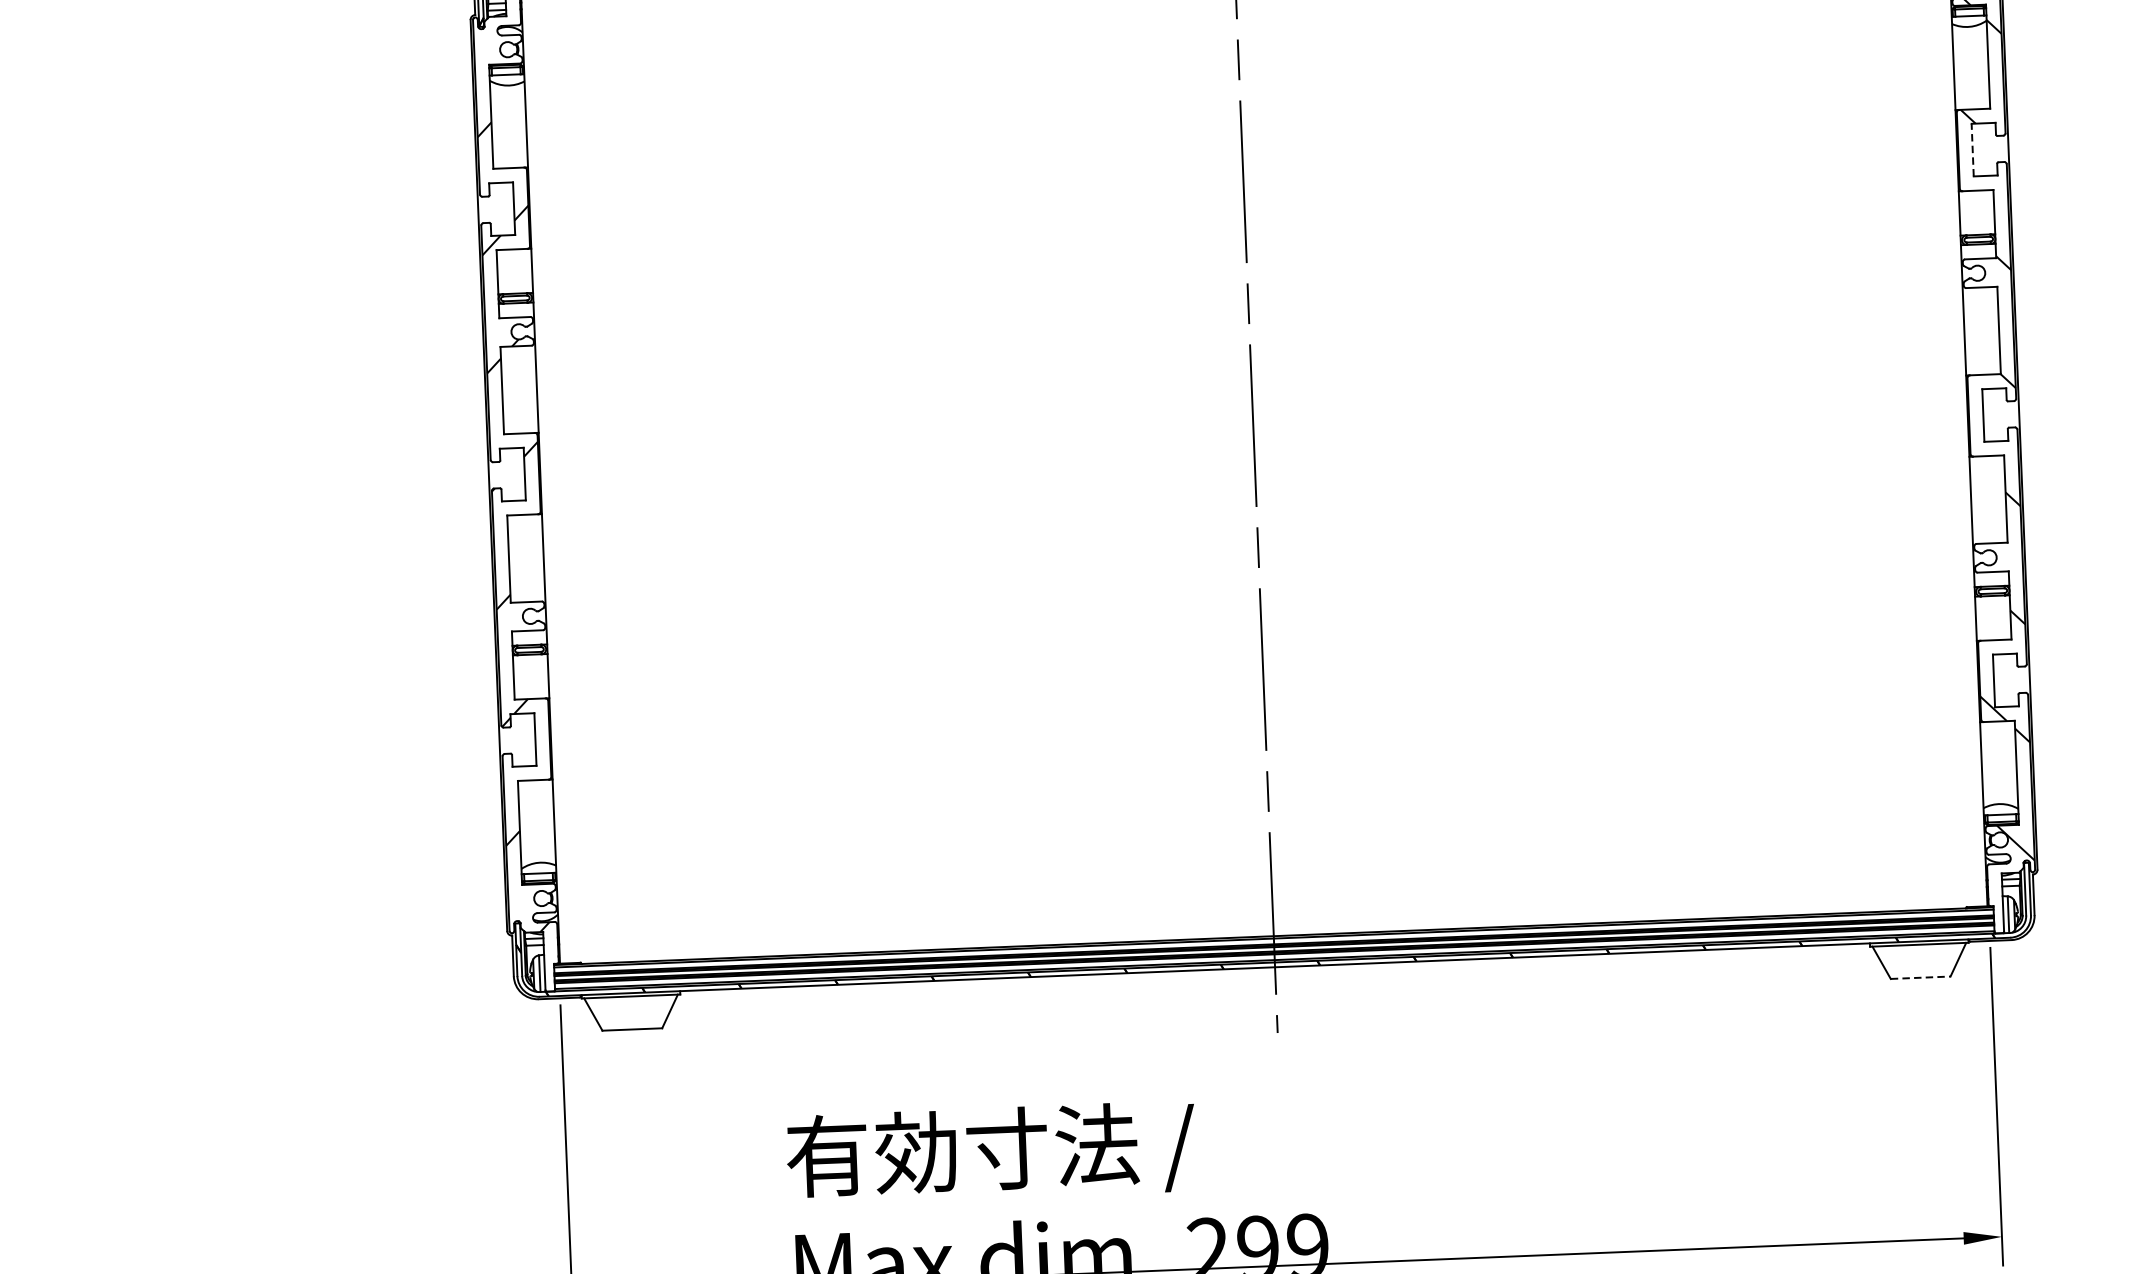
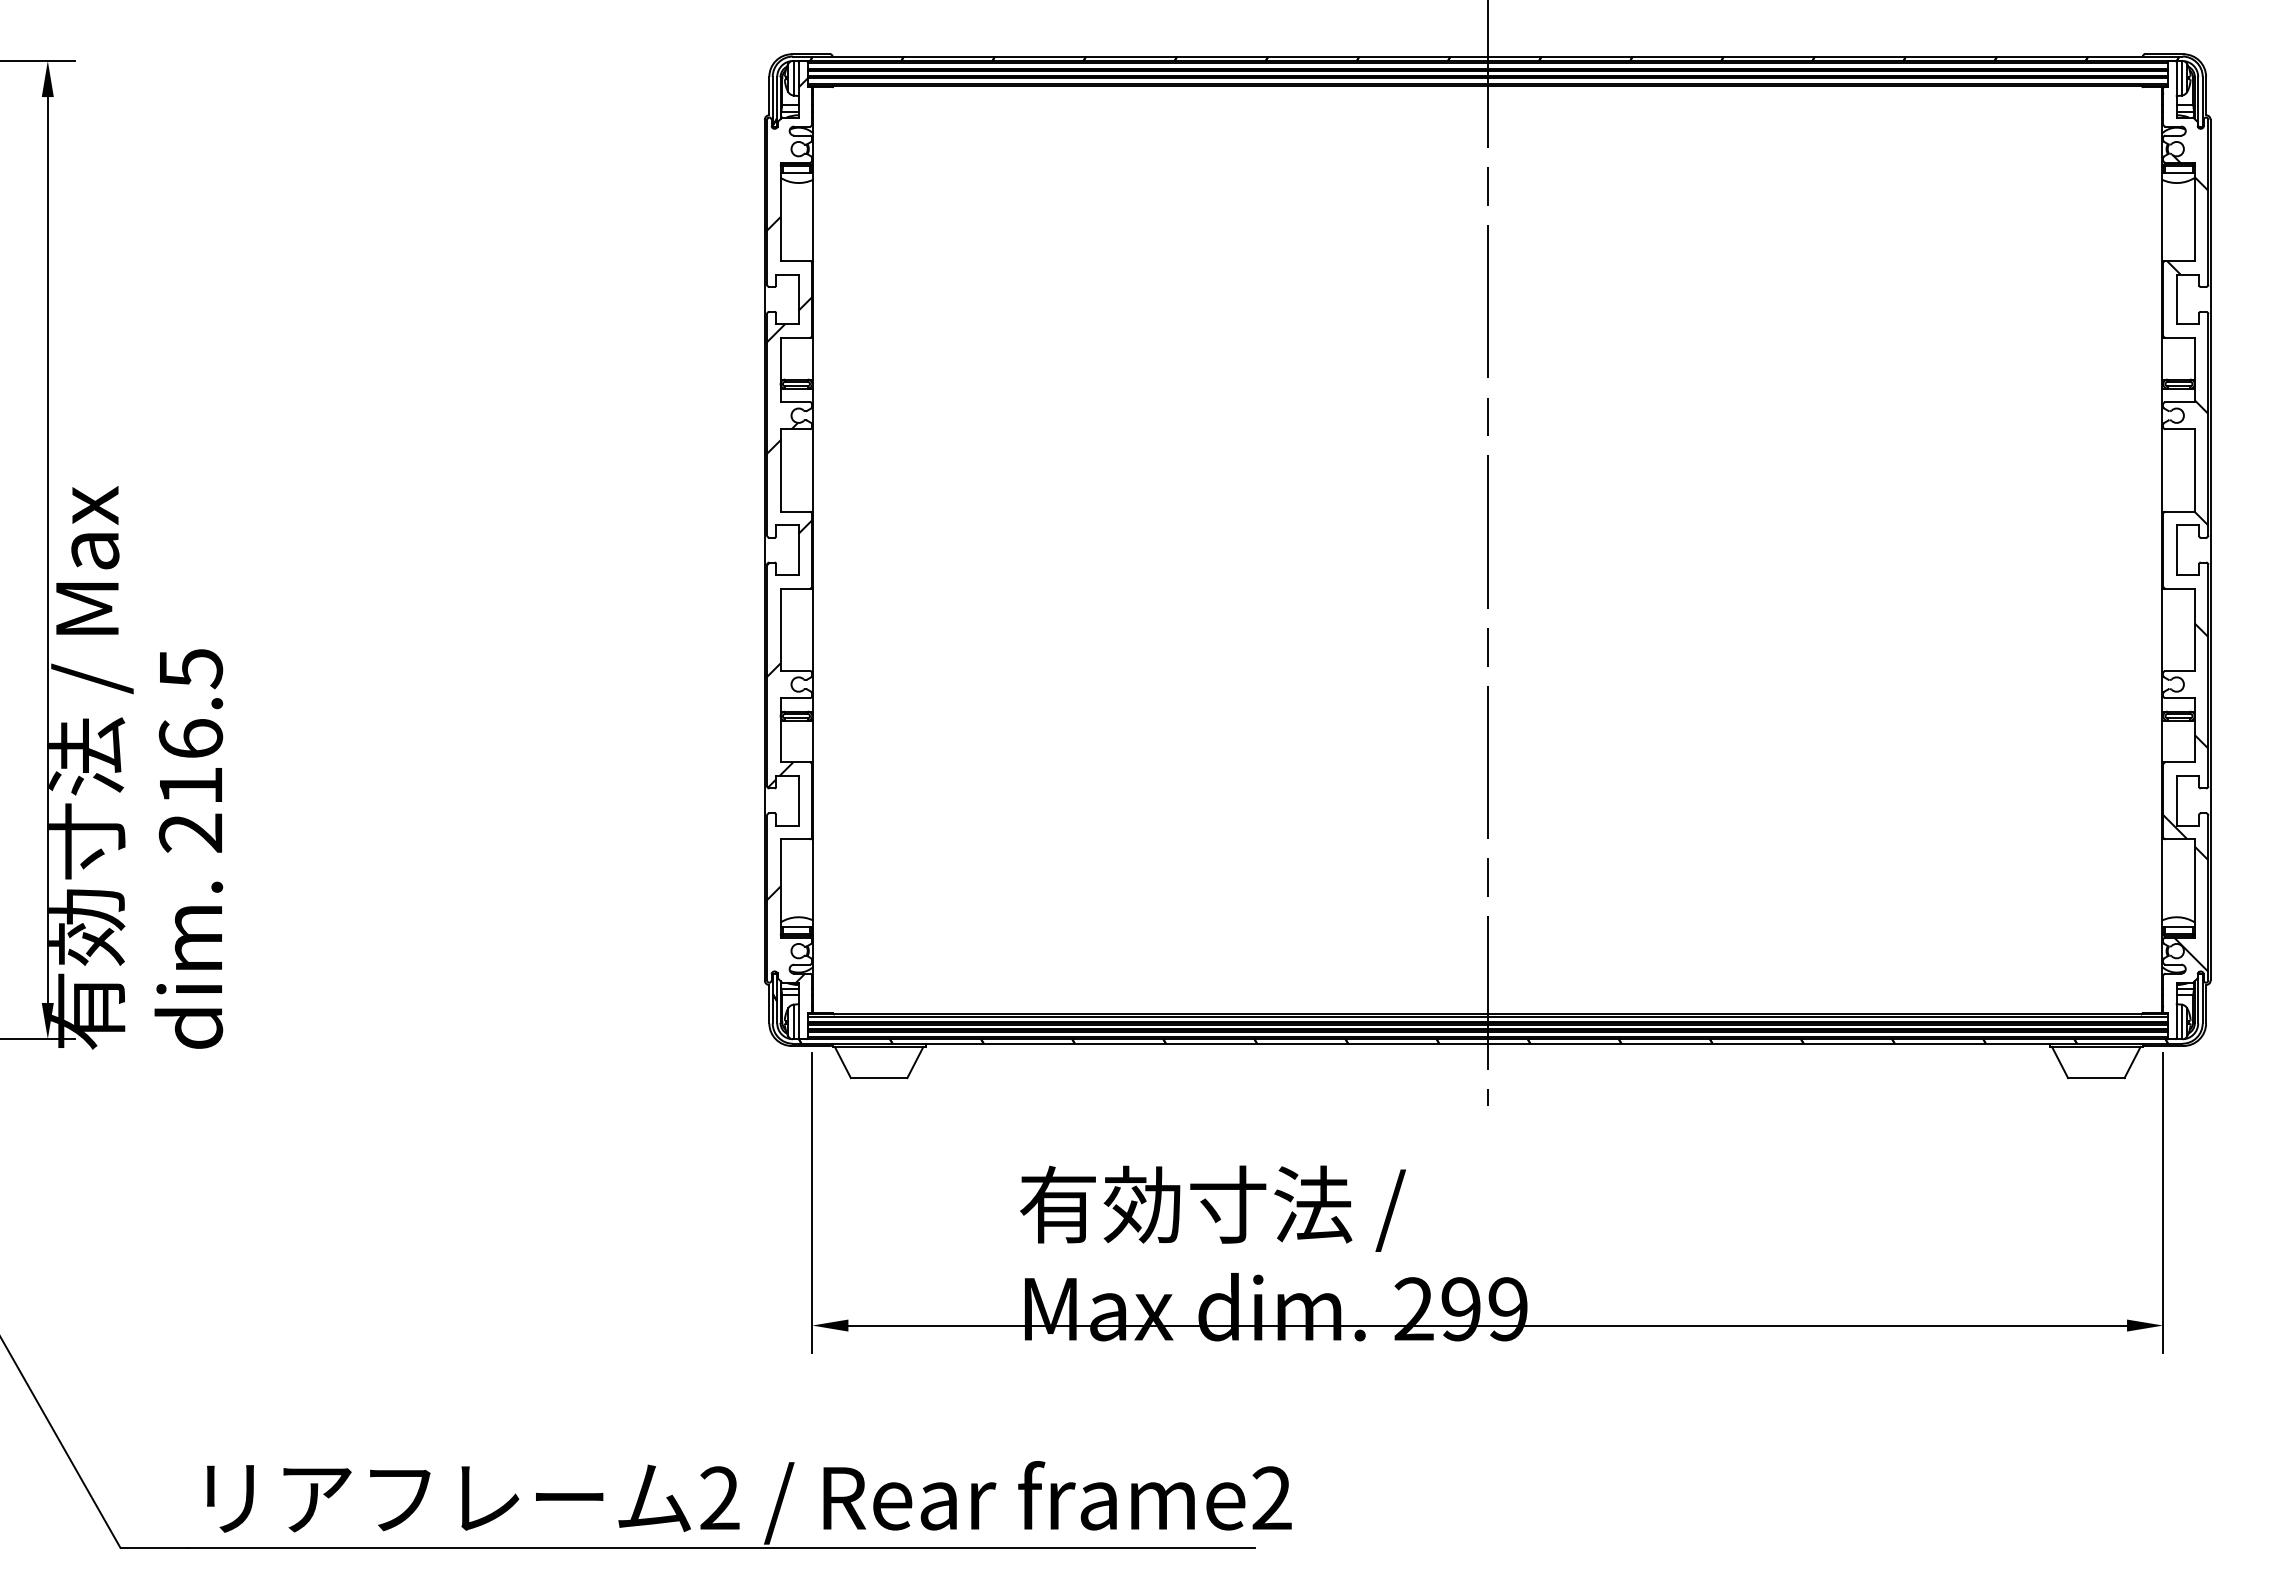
line: (1972, 150) -> (2176, 299), dashed -> solid
line: (1920, 978) -> (2096, 1078), dashed -> solid

